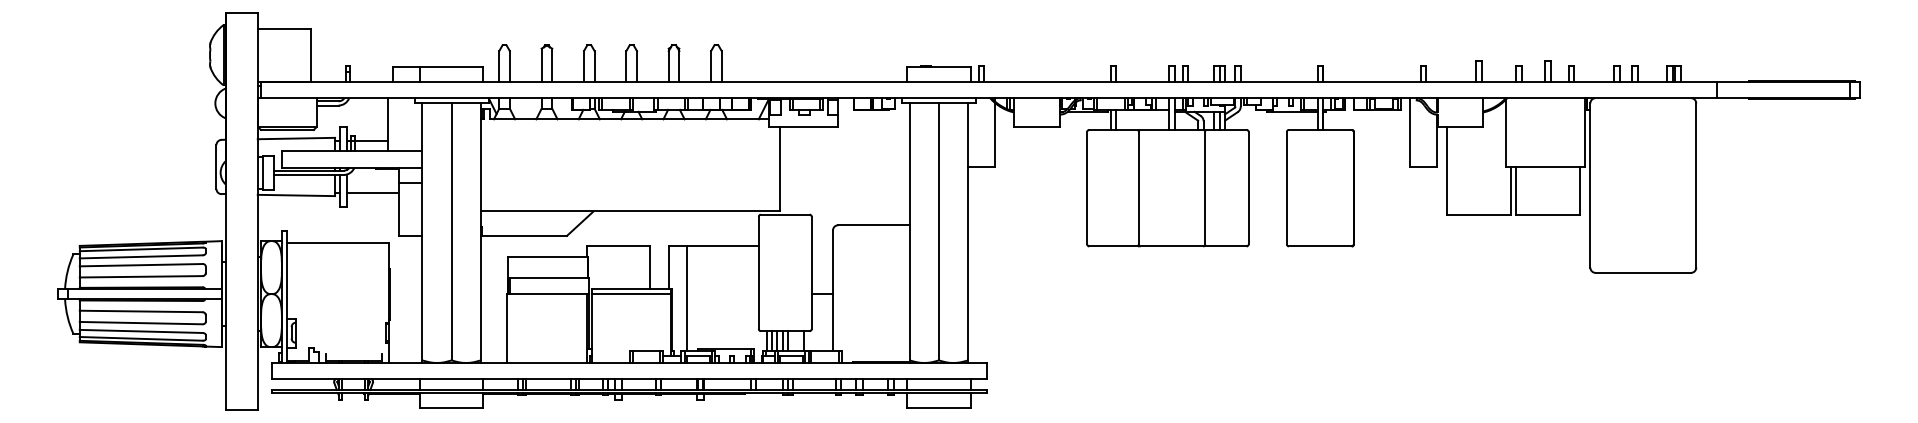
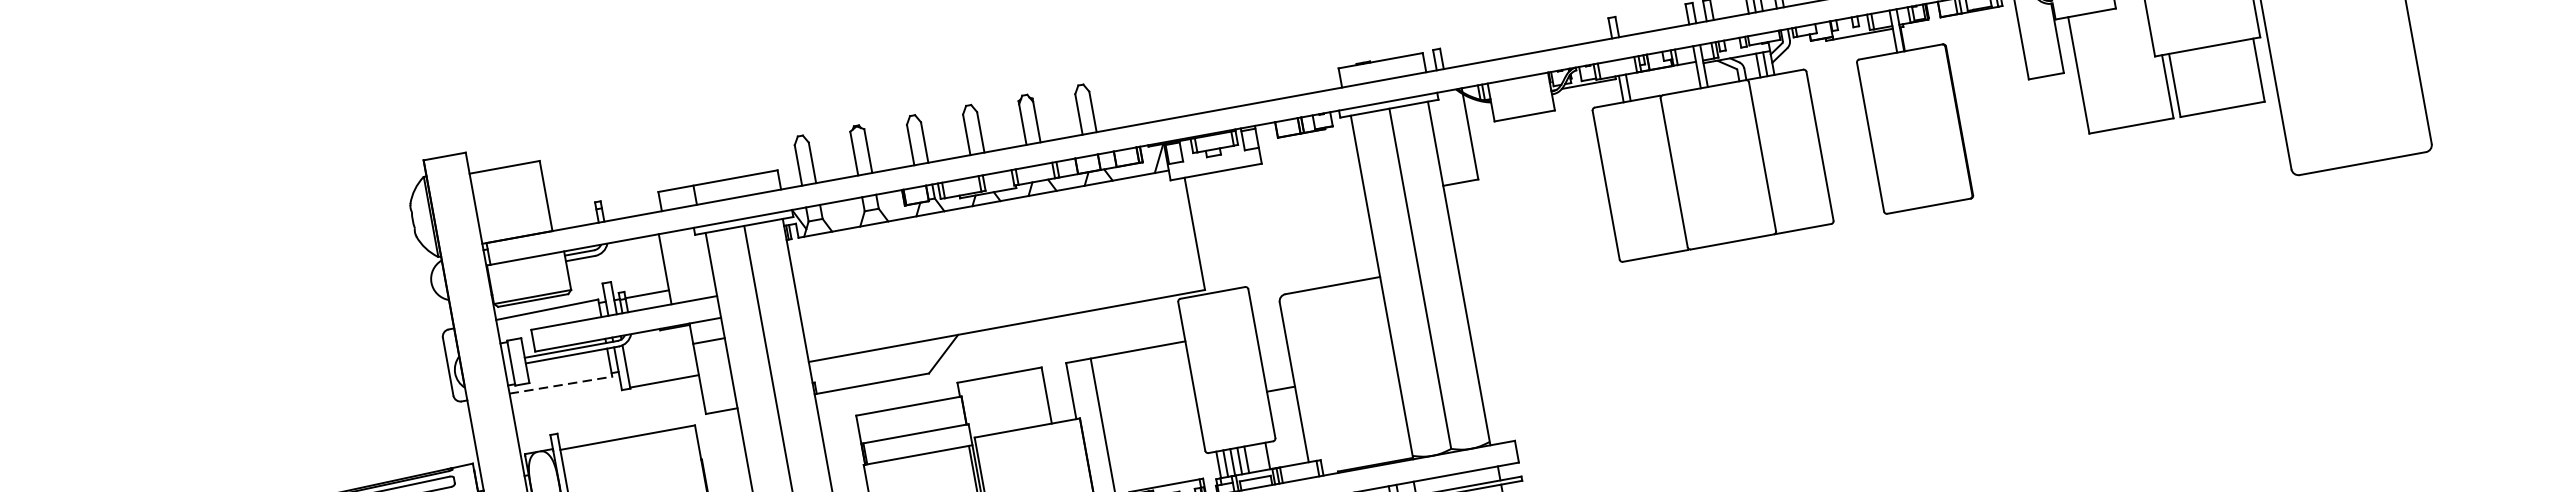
line: (372, 193) -> (664, 381), moved
line: (296, 195) -> (561, 385), solid -> dashed
line: (631, 294) -> (1028, 435), removed

